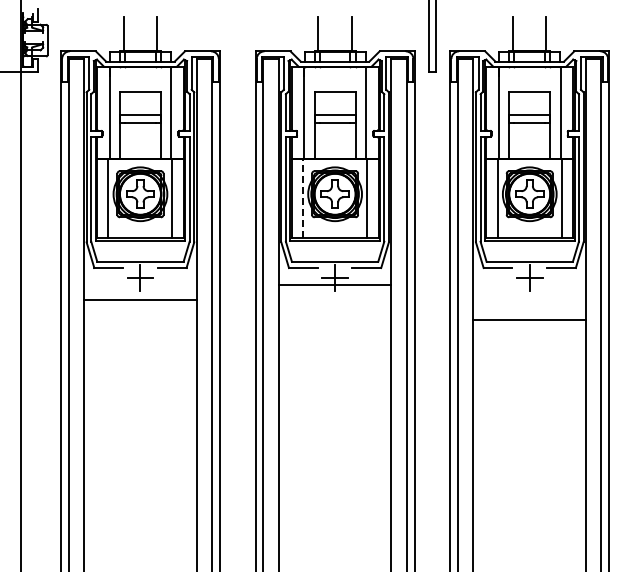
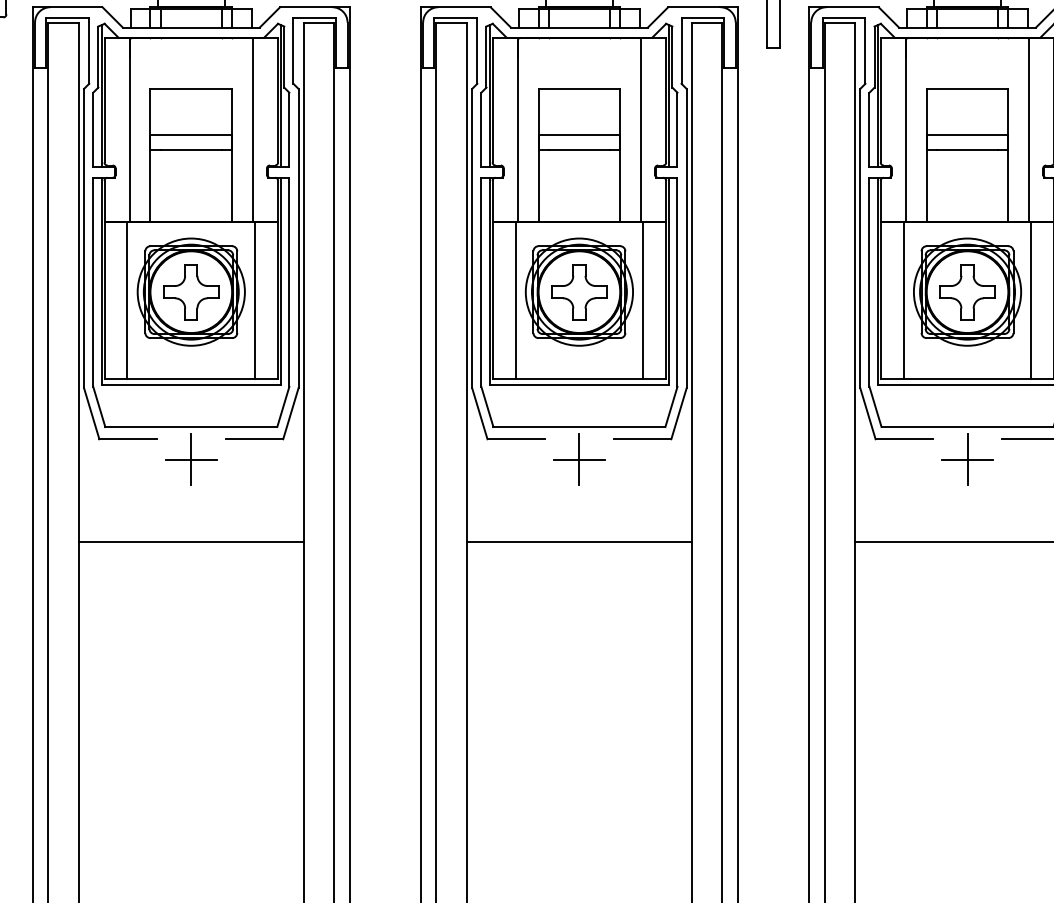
line: (303, 197) -> (516, 298), dashed -> solid
line: (334, 284) -> (578, 541), moved
line: (140, 299) -> (191, 541), moved

